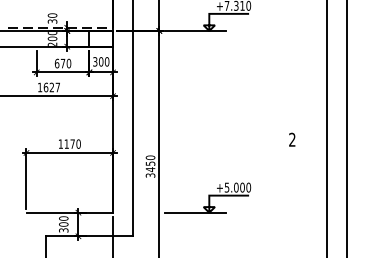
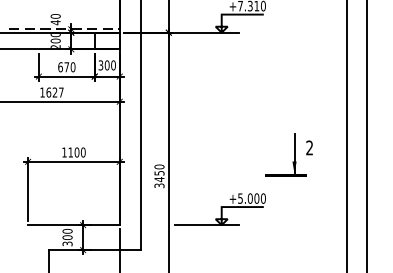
text: (52, 21) -> (55, 22), 30 -> 40
text: (72, 143) -> (76, 151), 1170 -> 1100
part: (277, 146) -> (293, 155), added

